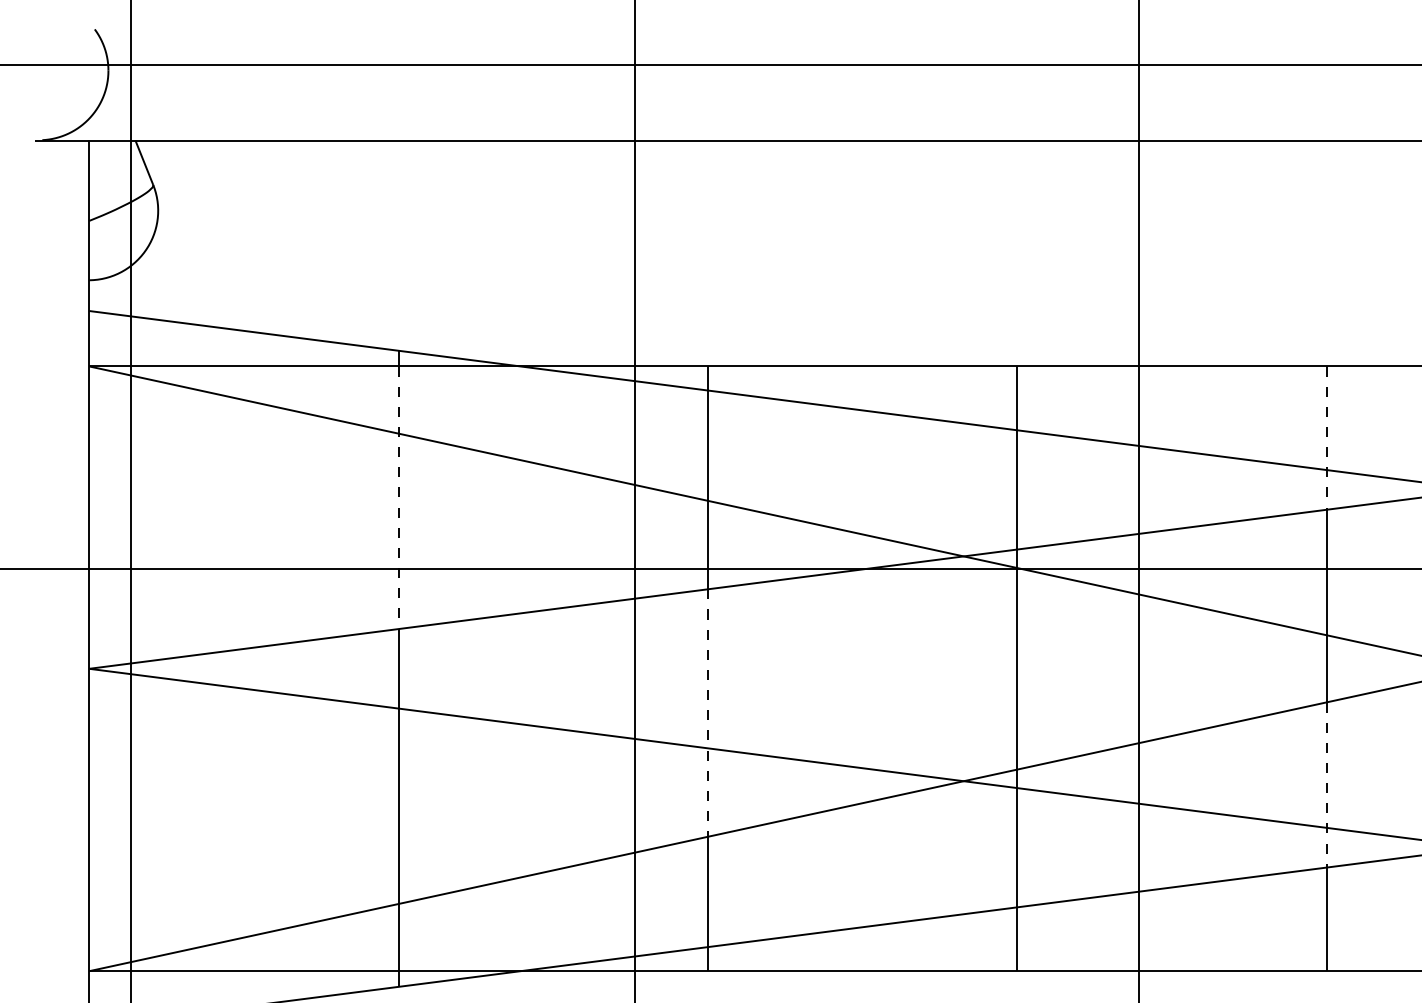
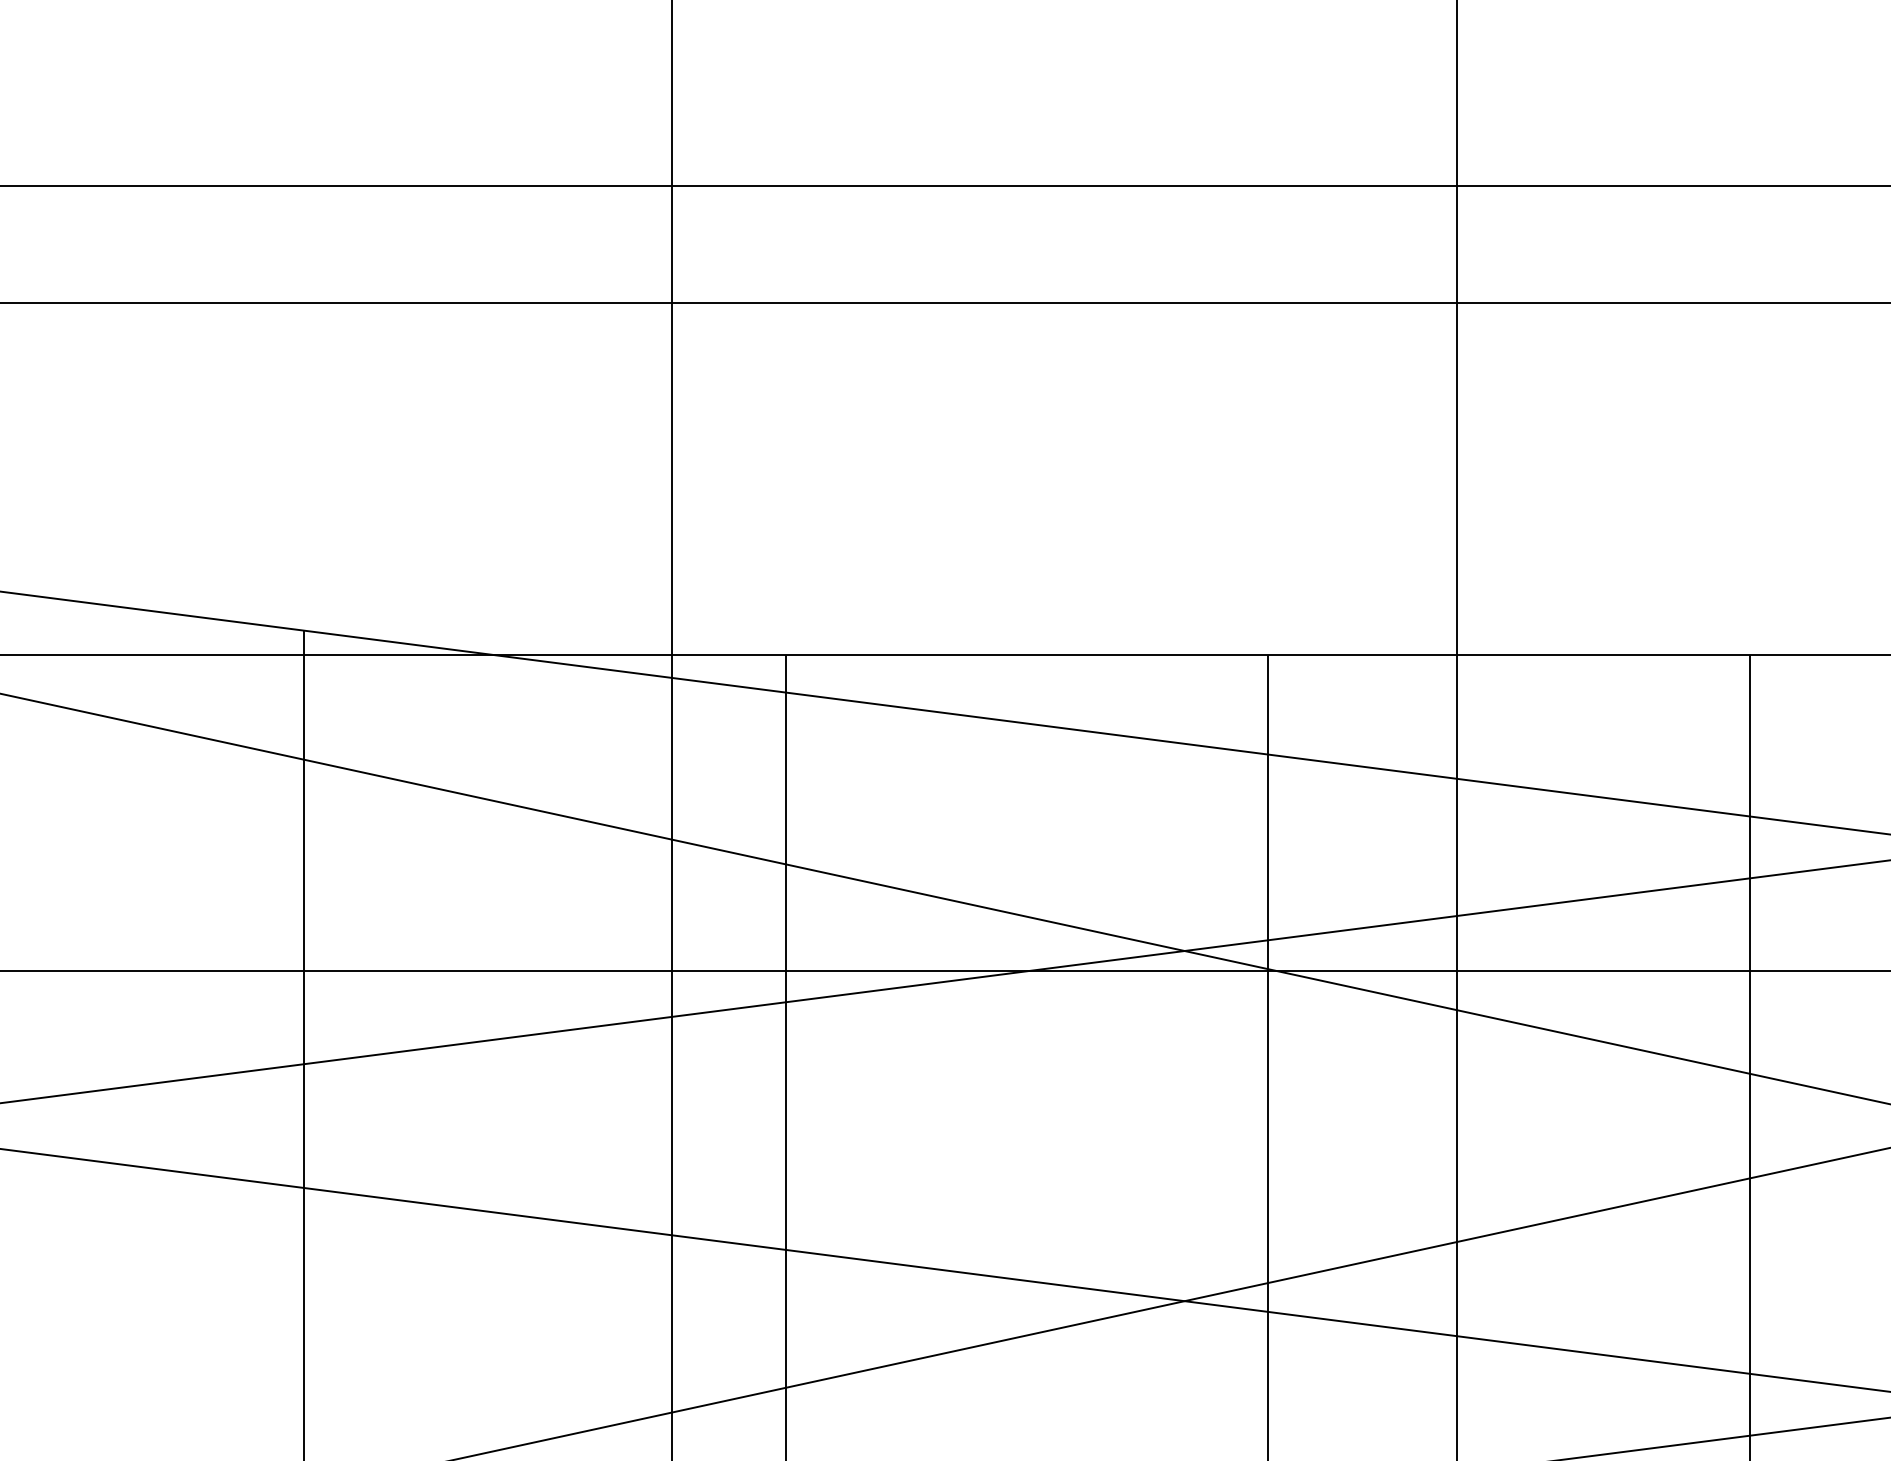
line: (1326, 438) -> (1749, 767), dashed -> solid
line: (398, 498) -> (304, 860), dashed -> solid
line: (707, 713) -> (785, 1195), dashed -> solid
line: (1326, 785) -> (1749, 1307), dashed -> solid

